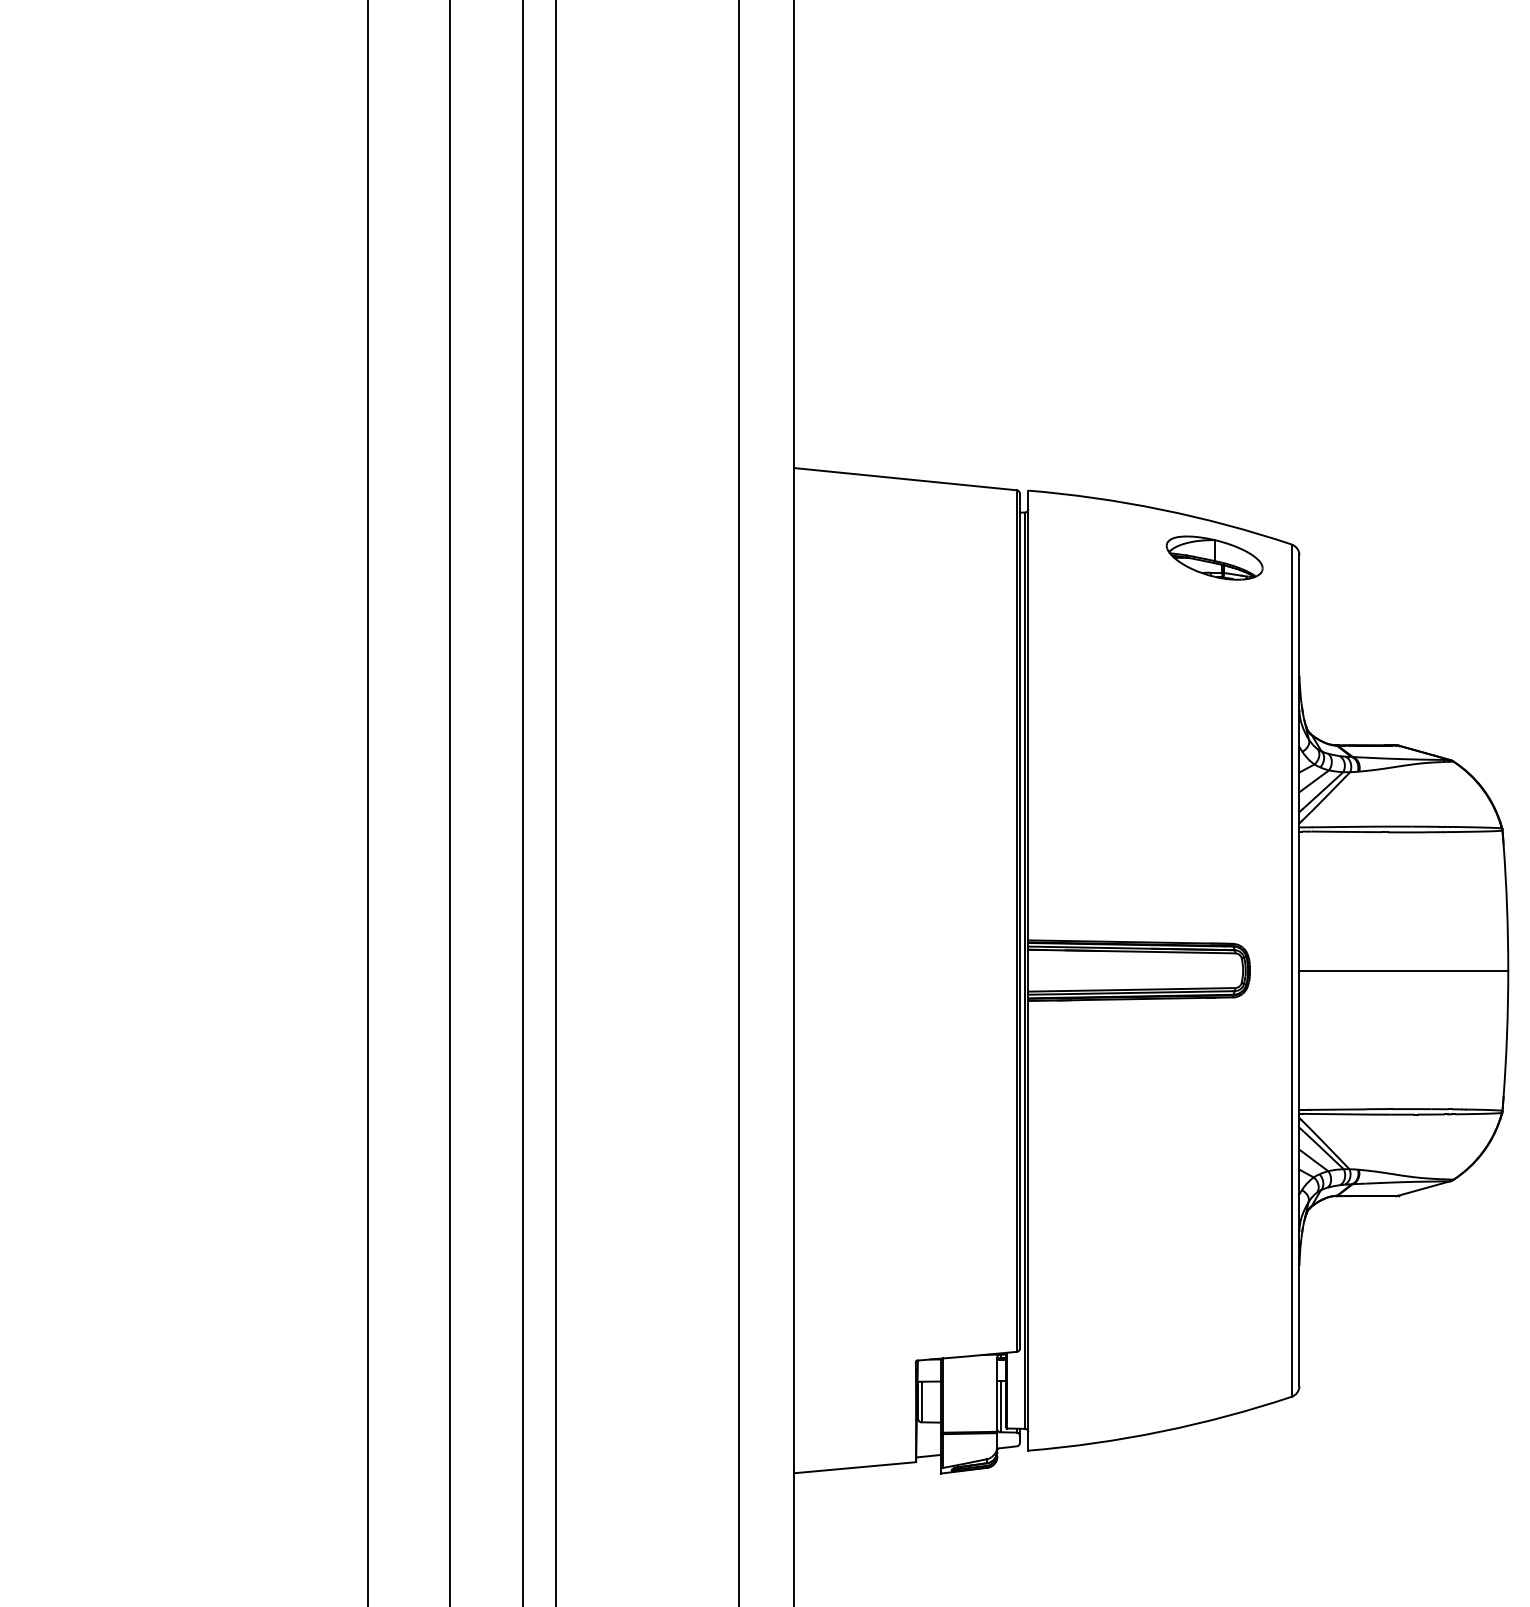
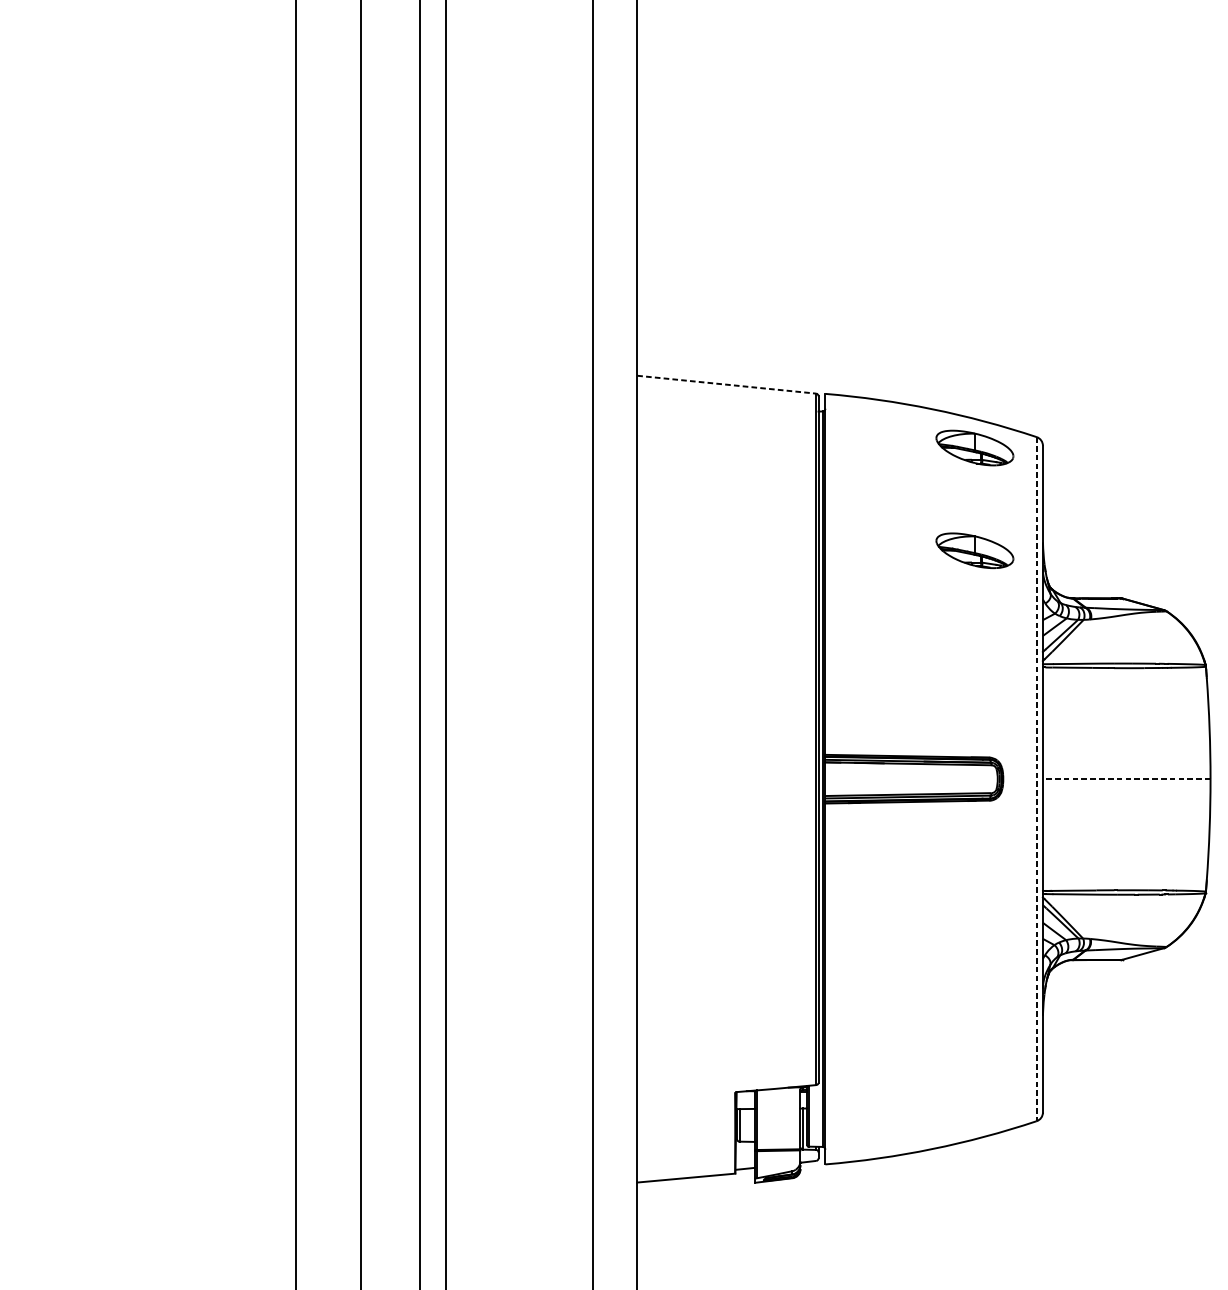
line: (905, 479) -> (726, 384), solid -> dashed
part: (1214, 685) -> (974, 550), added
line: (1403, 970) -> (1126, 779), solid -> dashed
line: (1291, 971) -> (1036, 779), solid -> dashed

